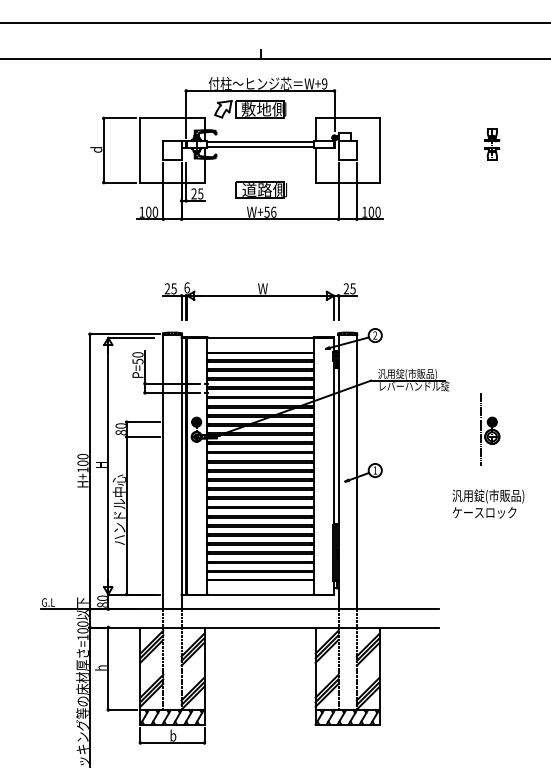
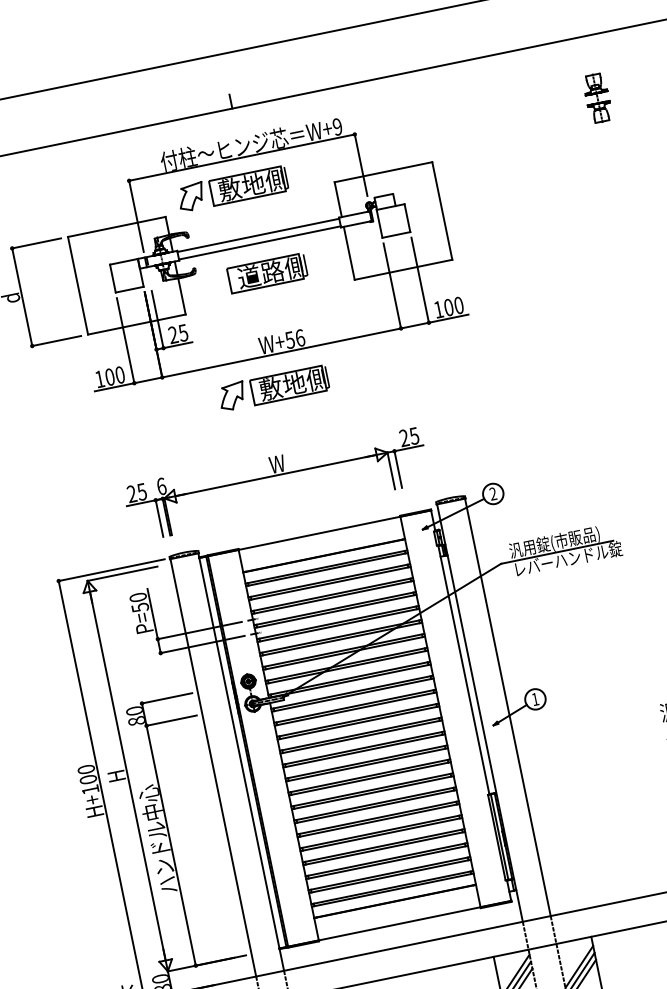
part: (492, 144) -> (597, 98), moved
part: (260, 189) -> (265, 272), moved
part: (250, 240) -> (273, 388), added
part: (259, 301) -> (276, 484), moved

